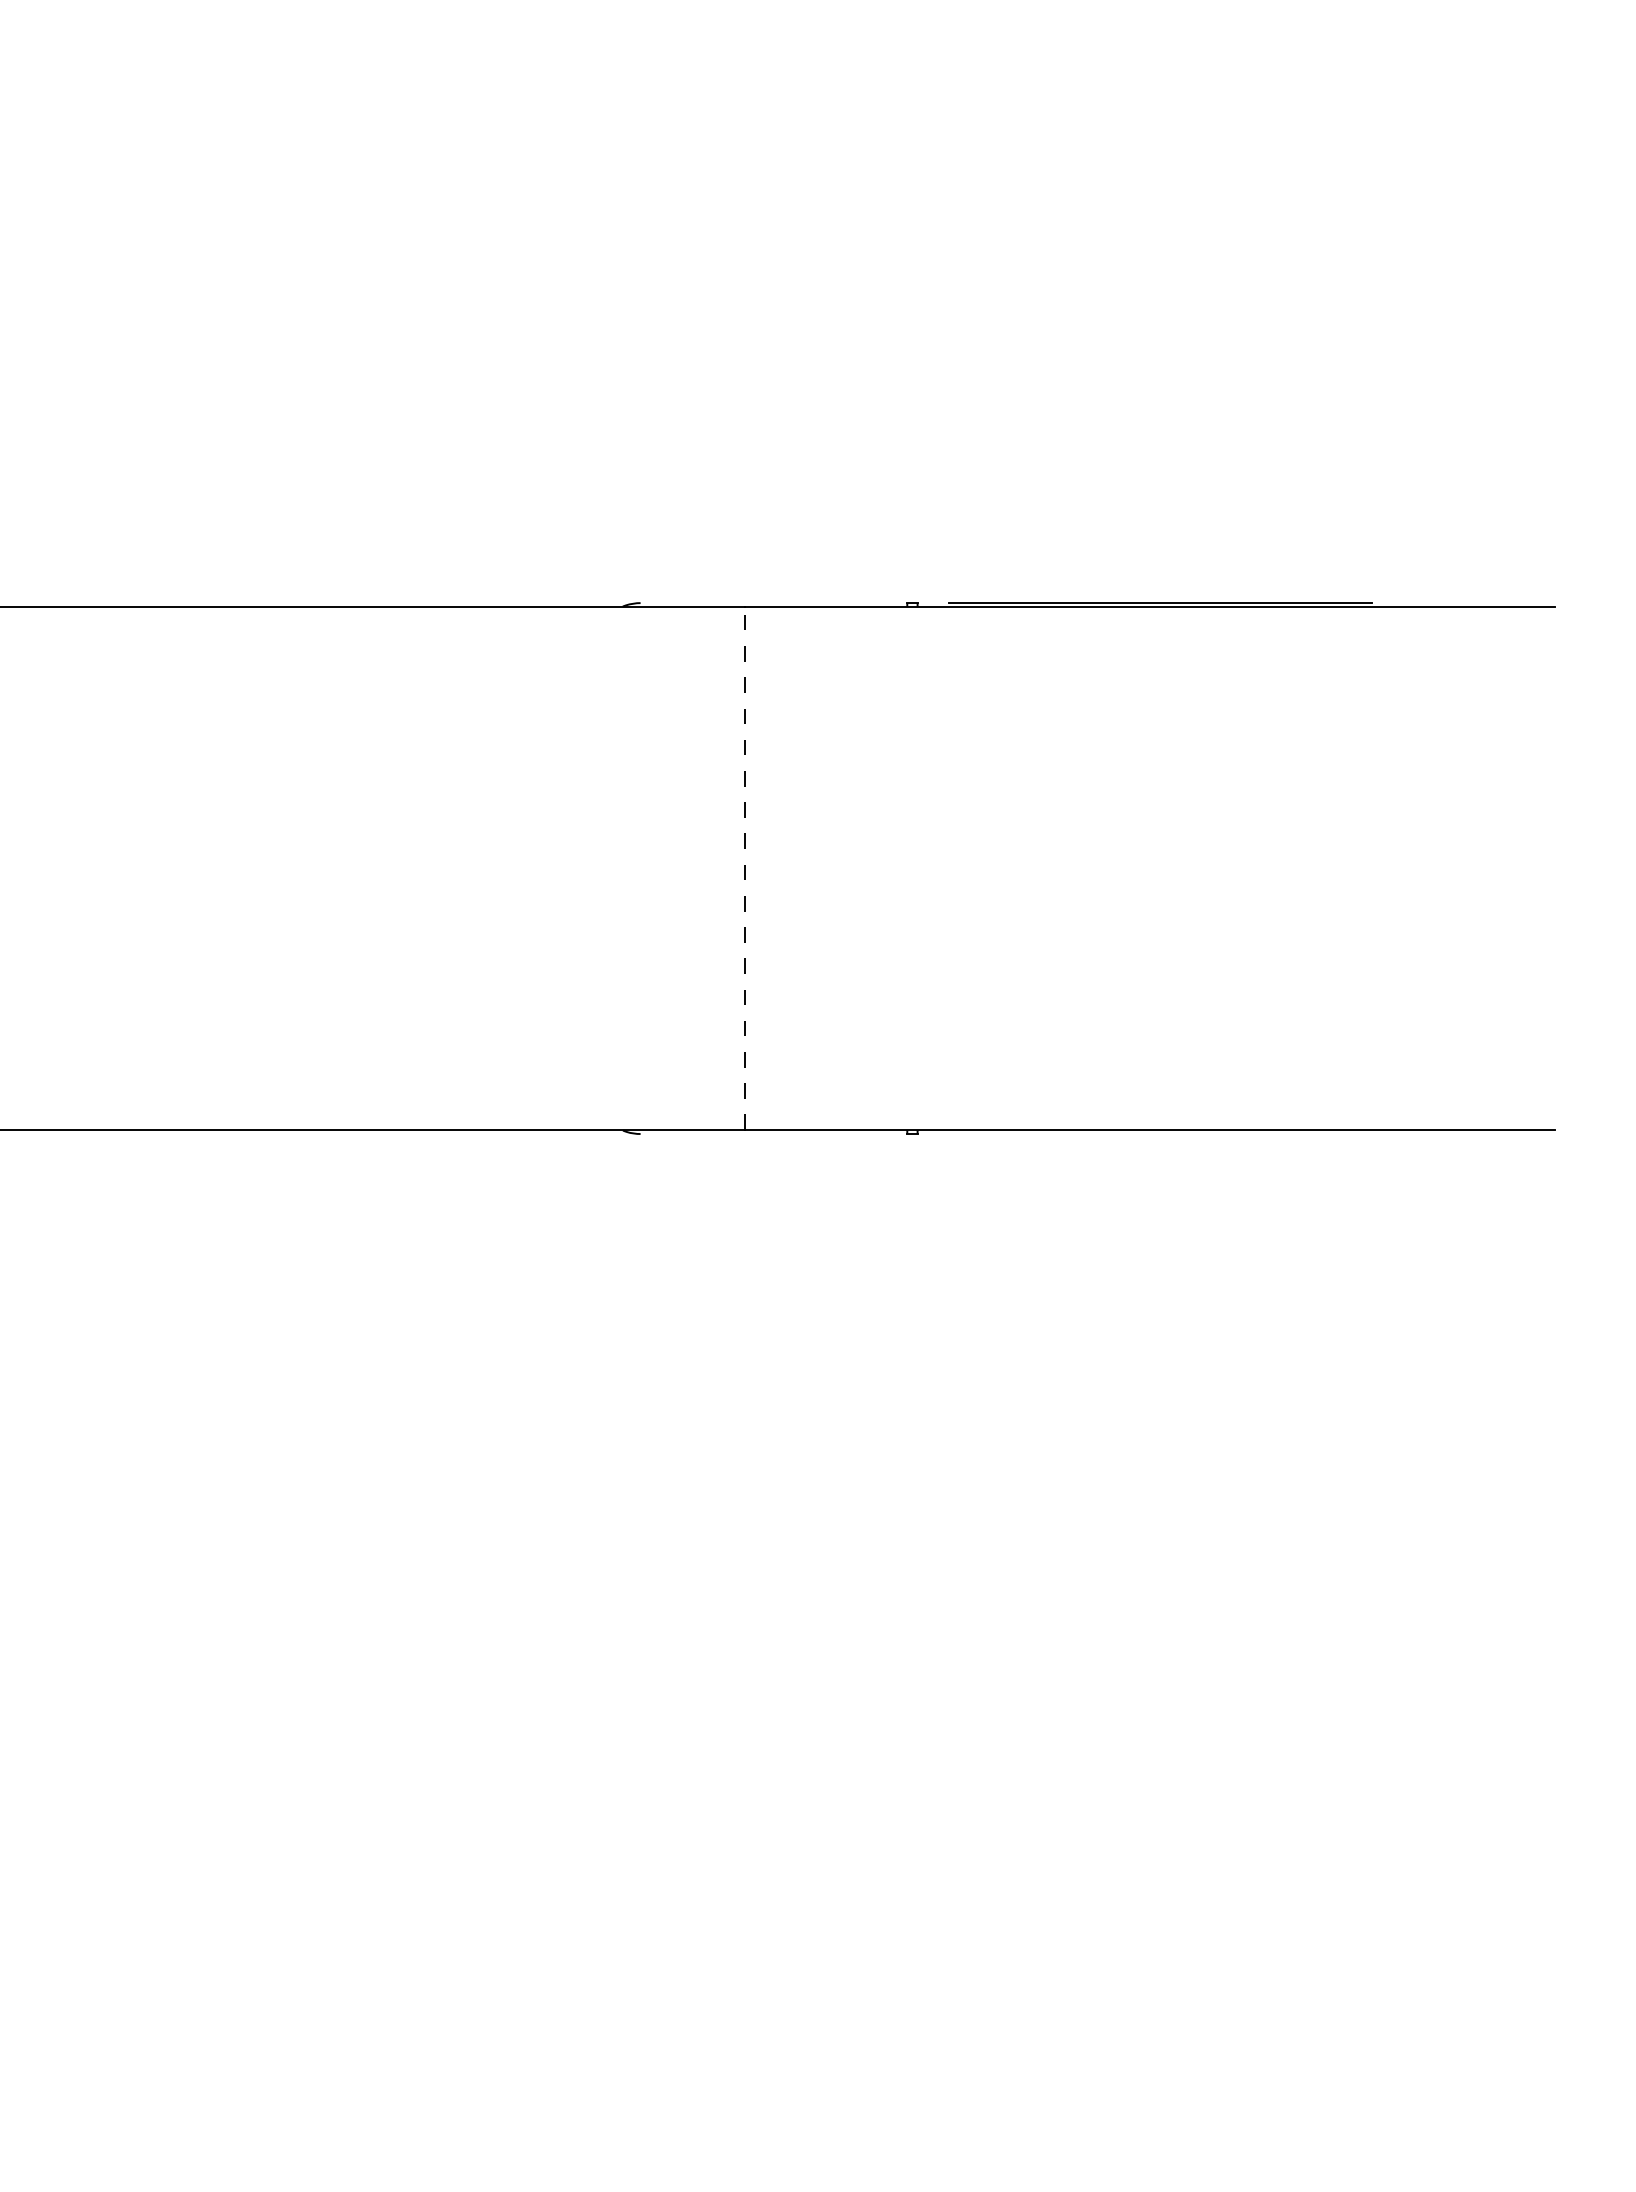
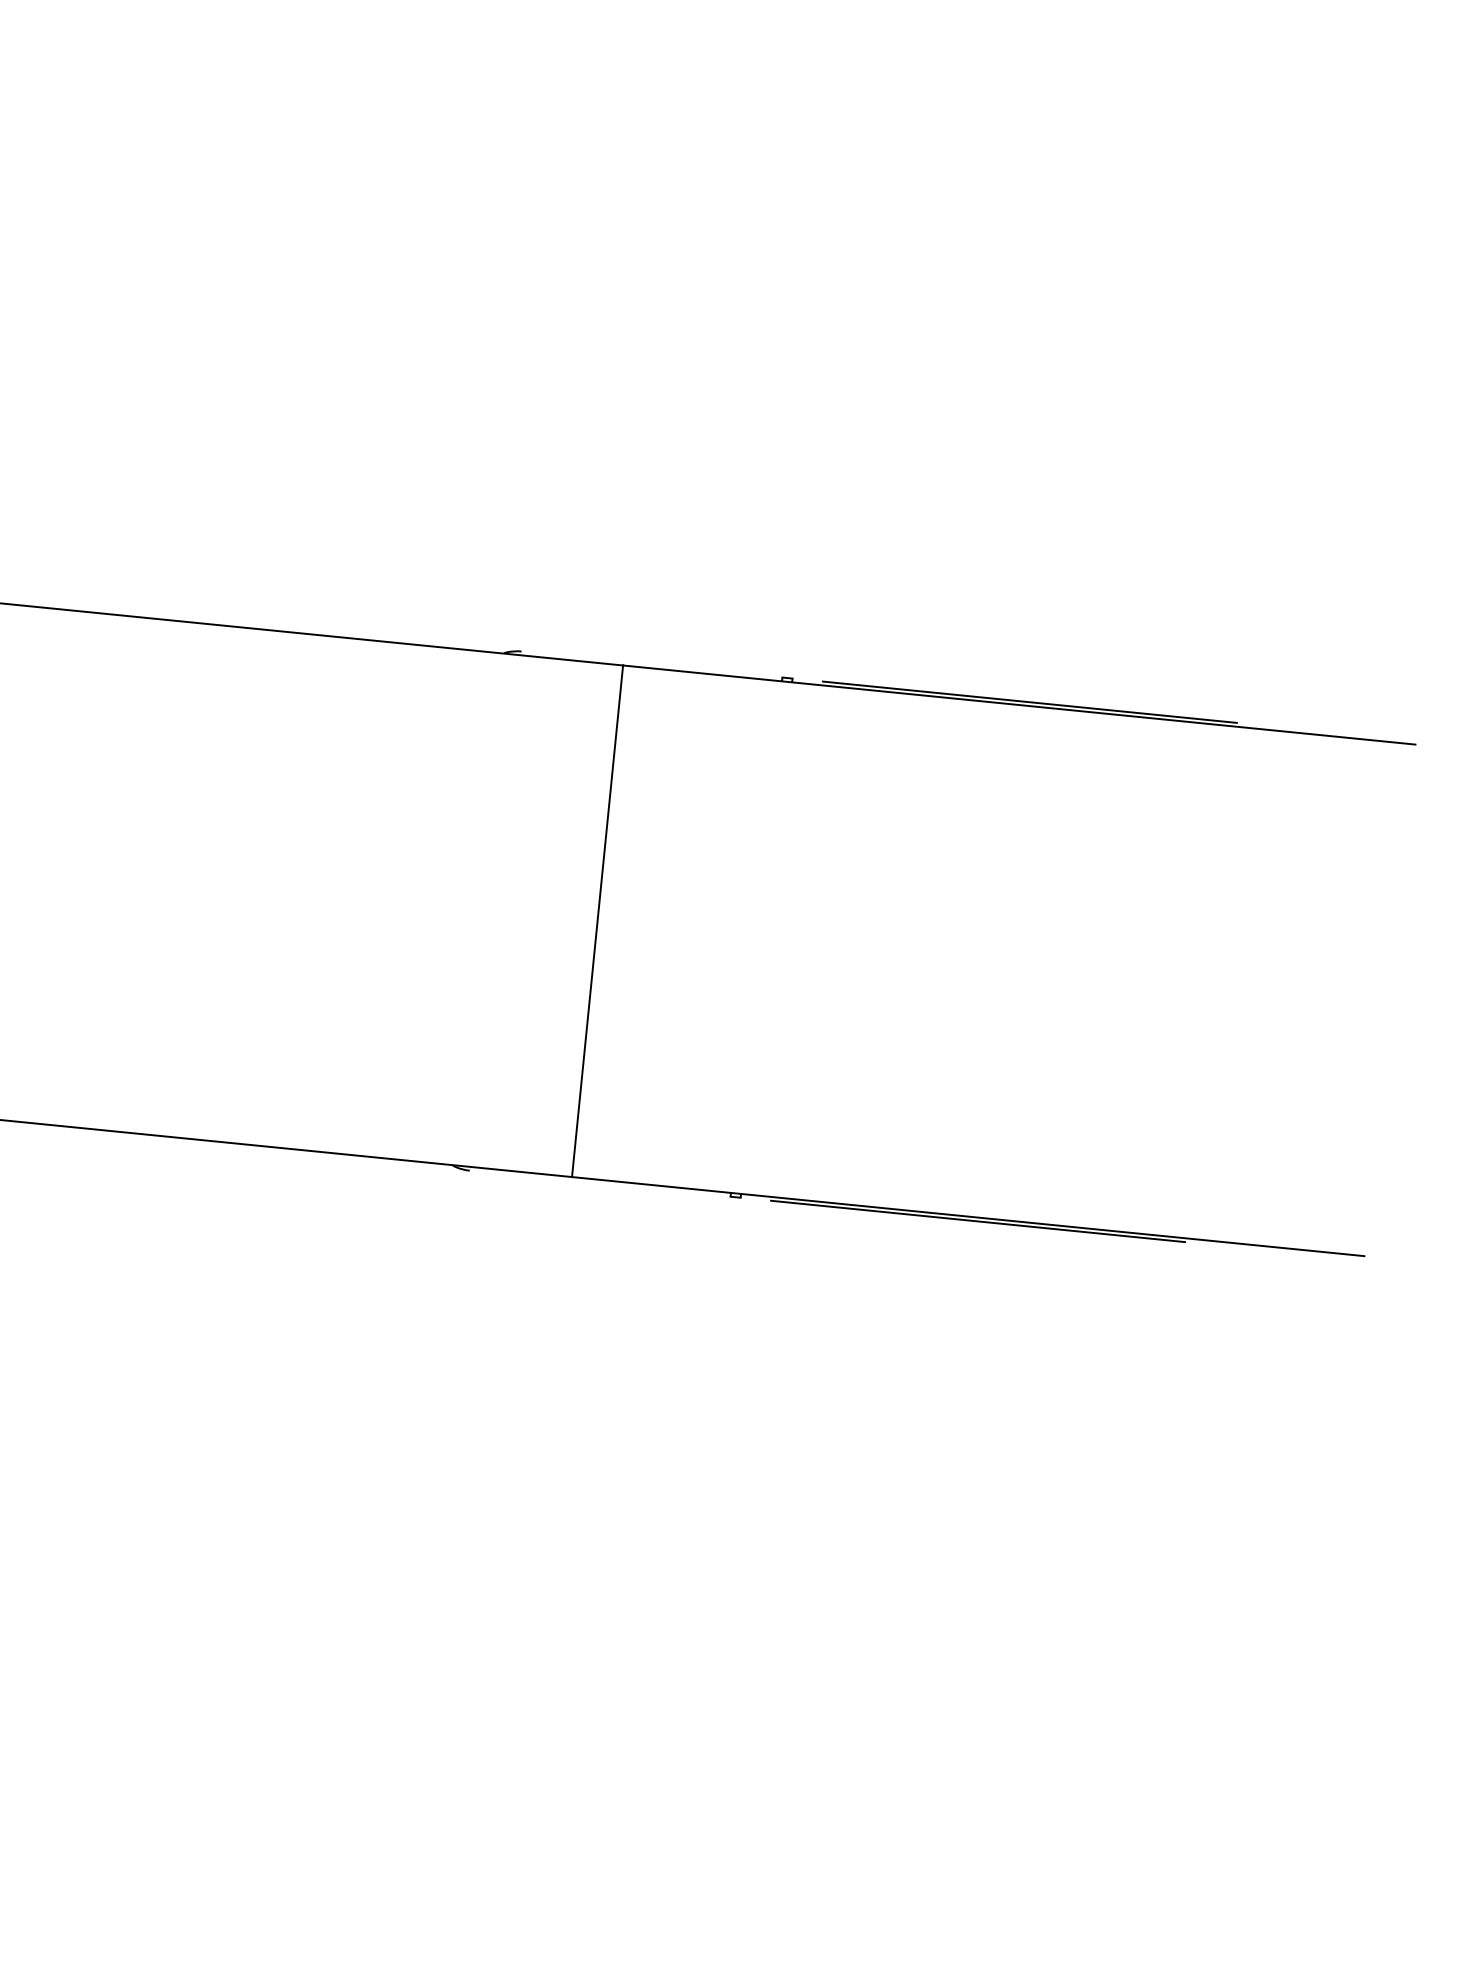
line: (744, 868) -> (597, 921), dashed -> solid
line: (1159, 1134) -> (977, 1221), added

